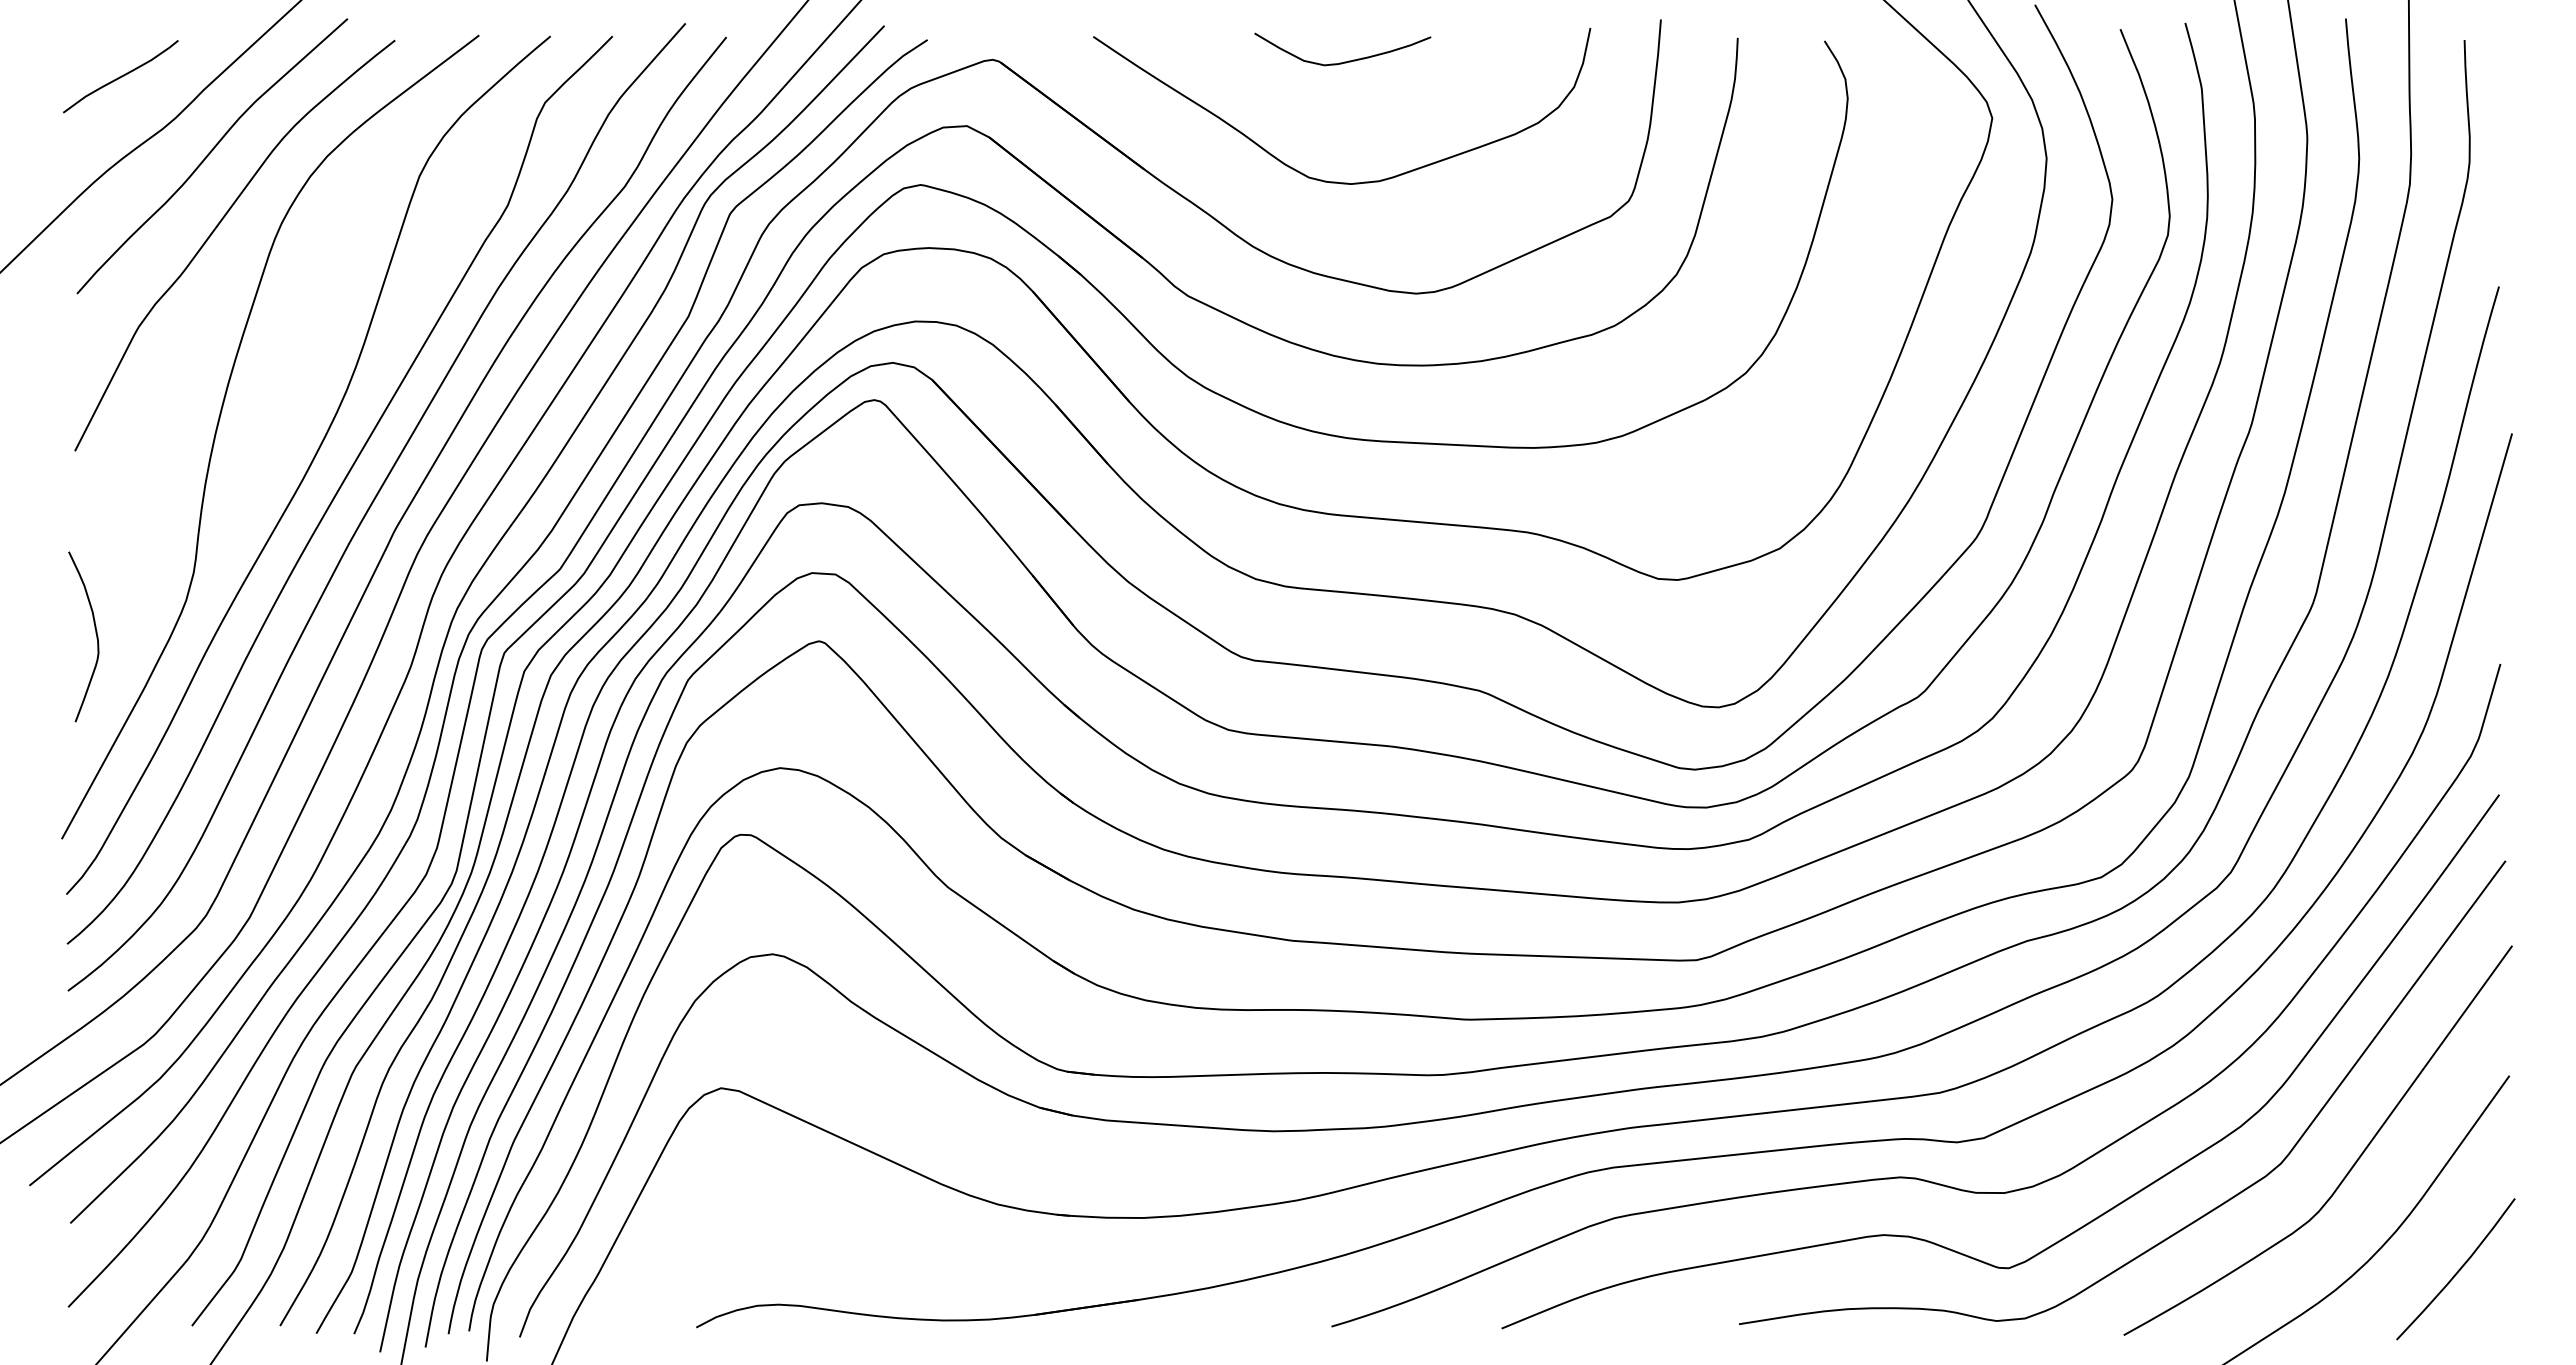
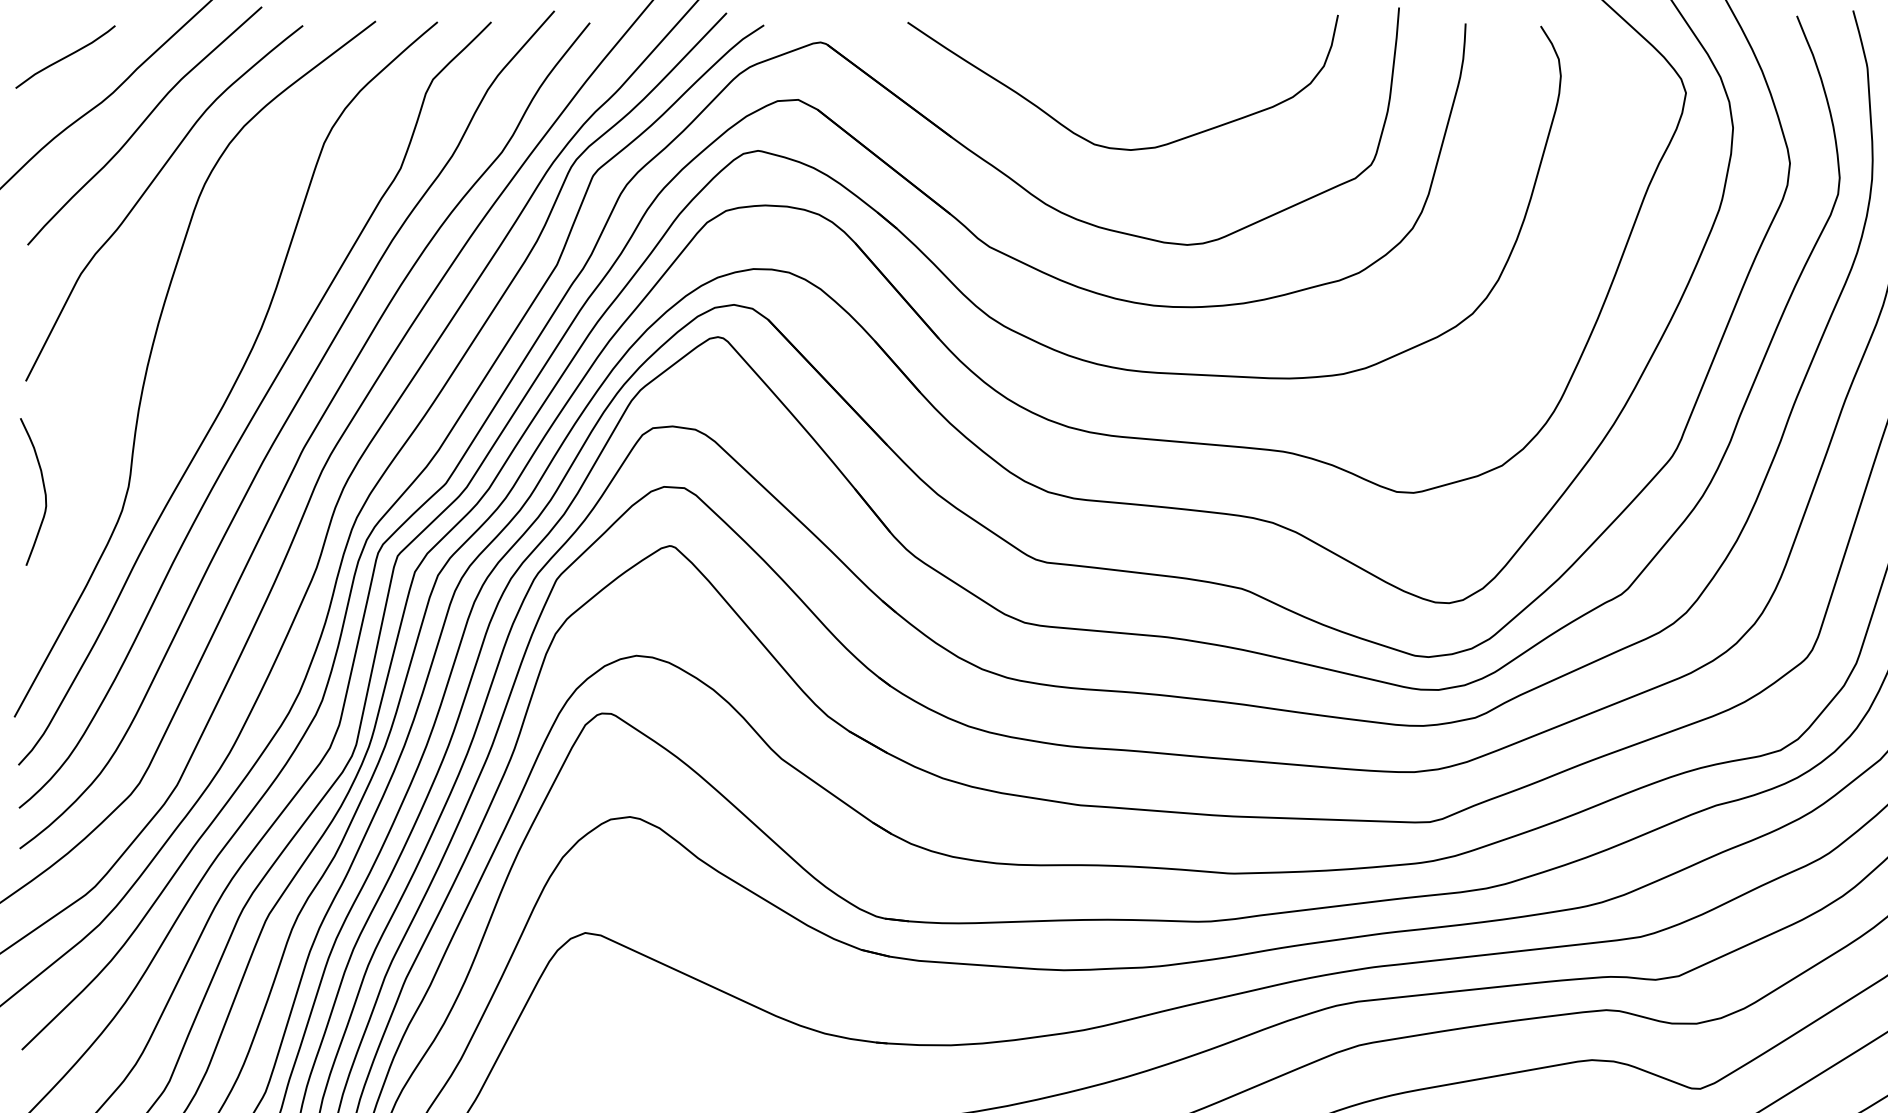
curve: (1344, 61) -> (1125, 43), removed
curve: (95, 633) -> (43, 488), moved

